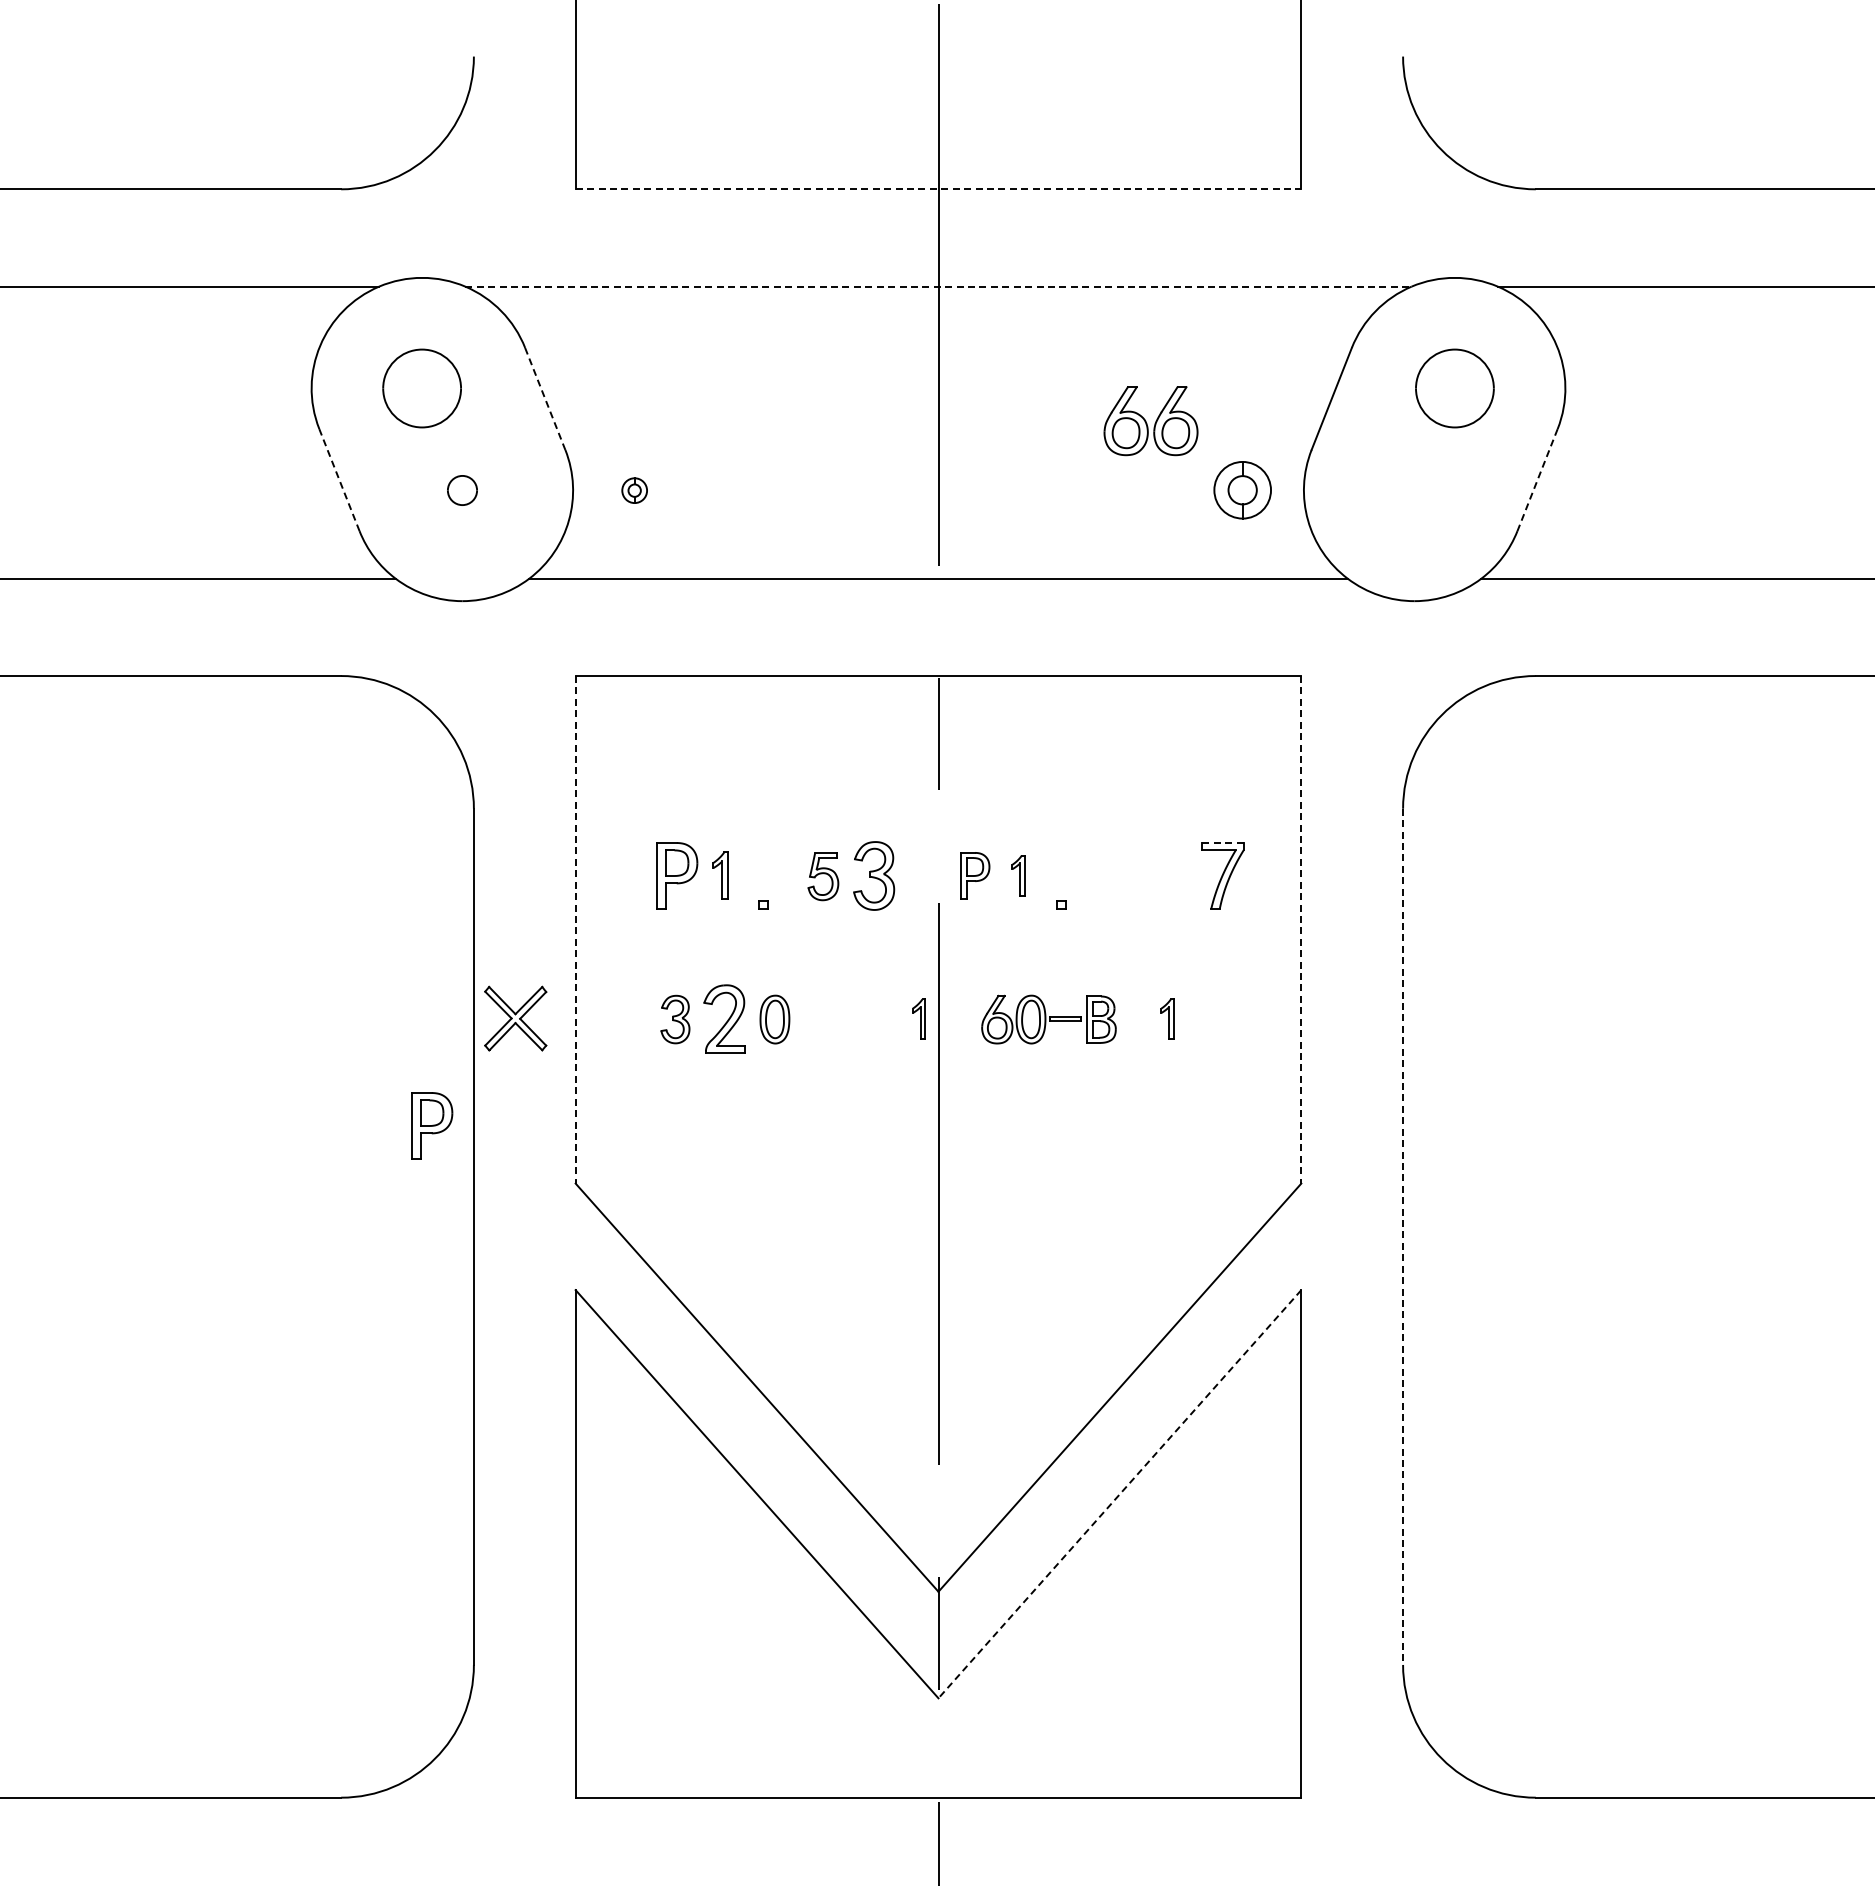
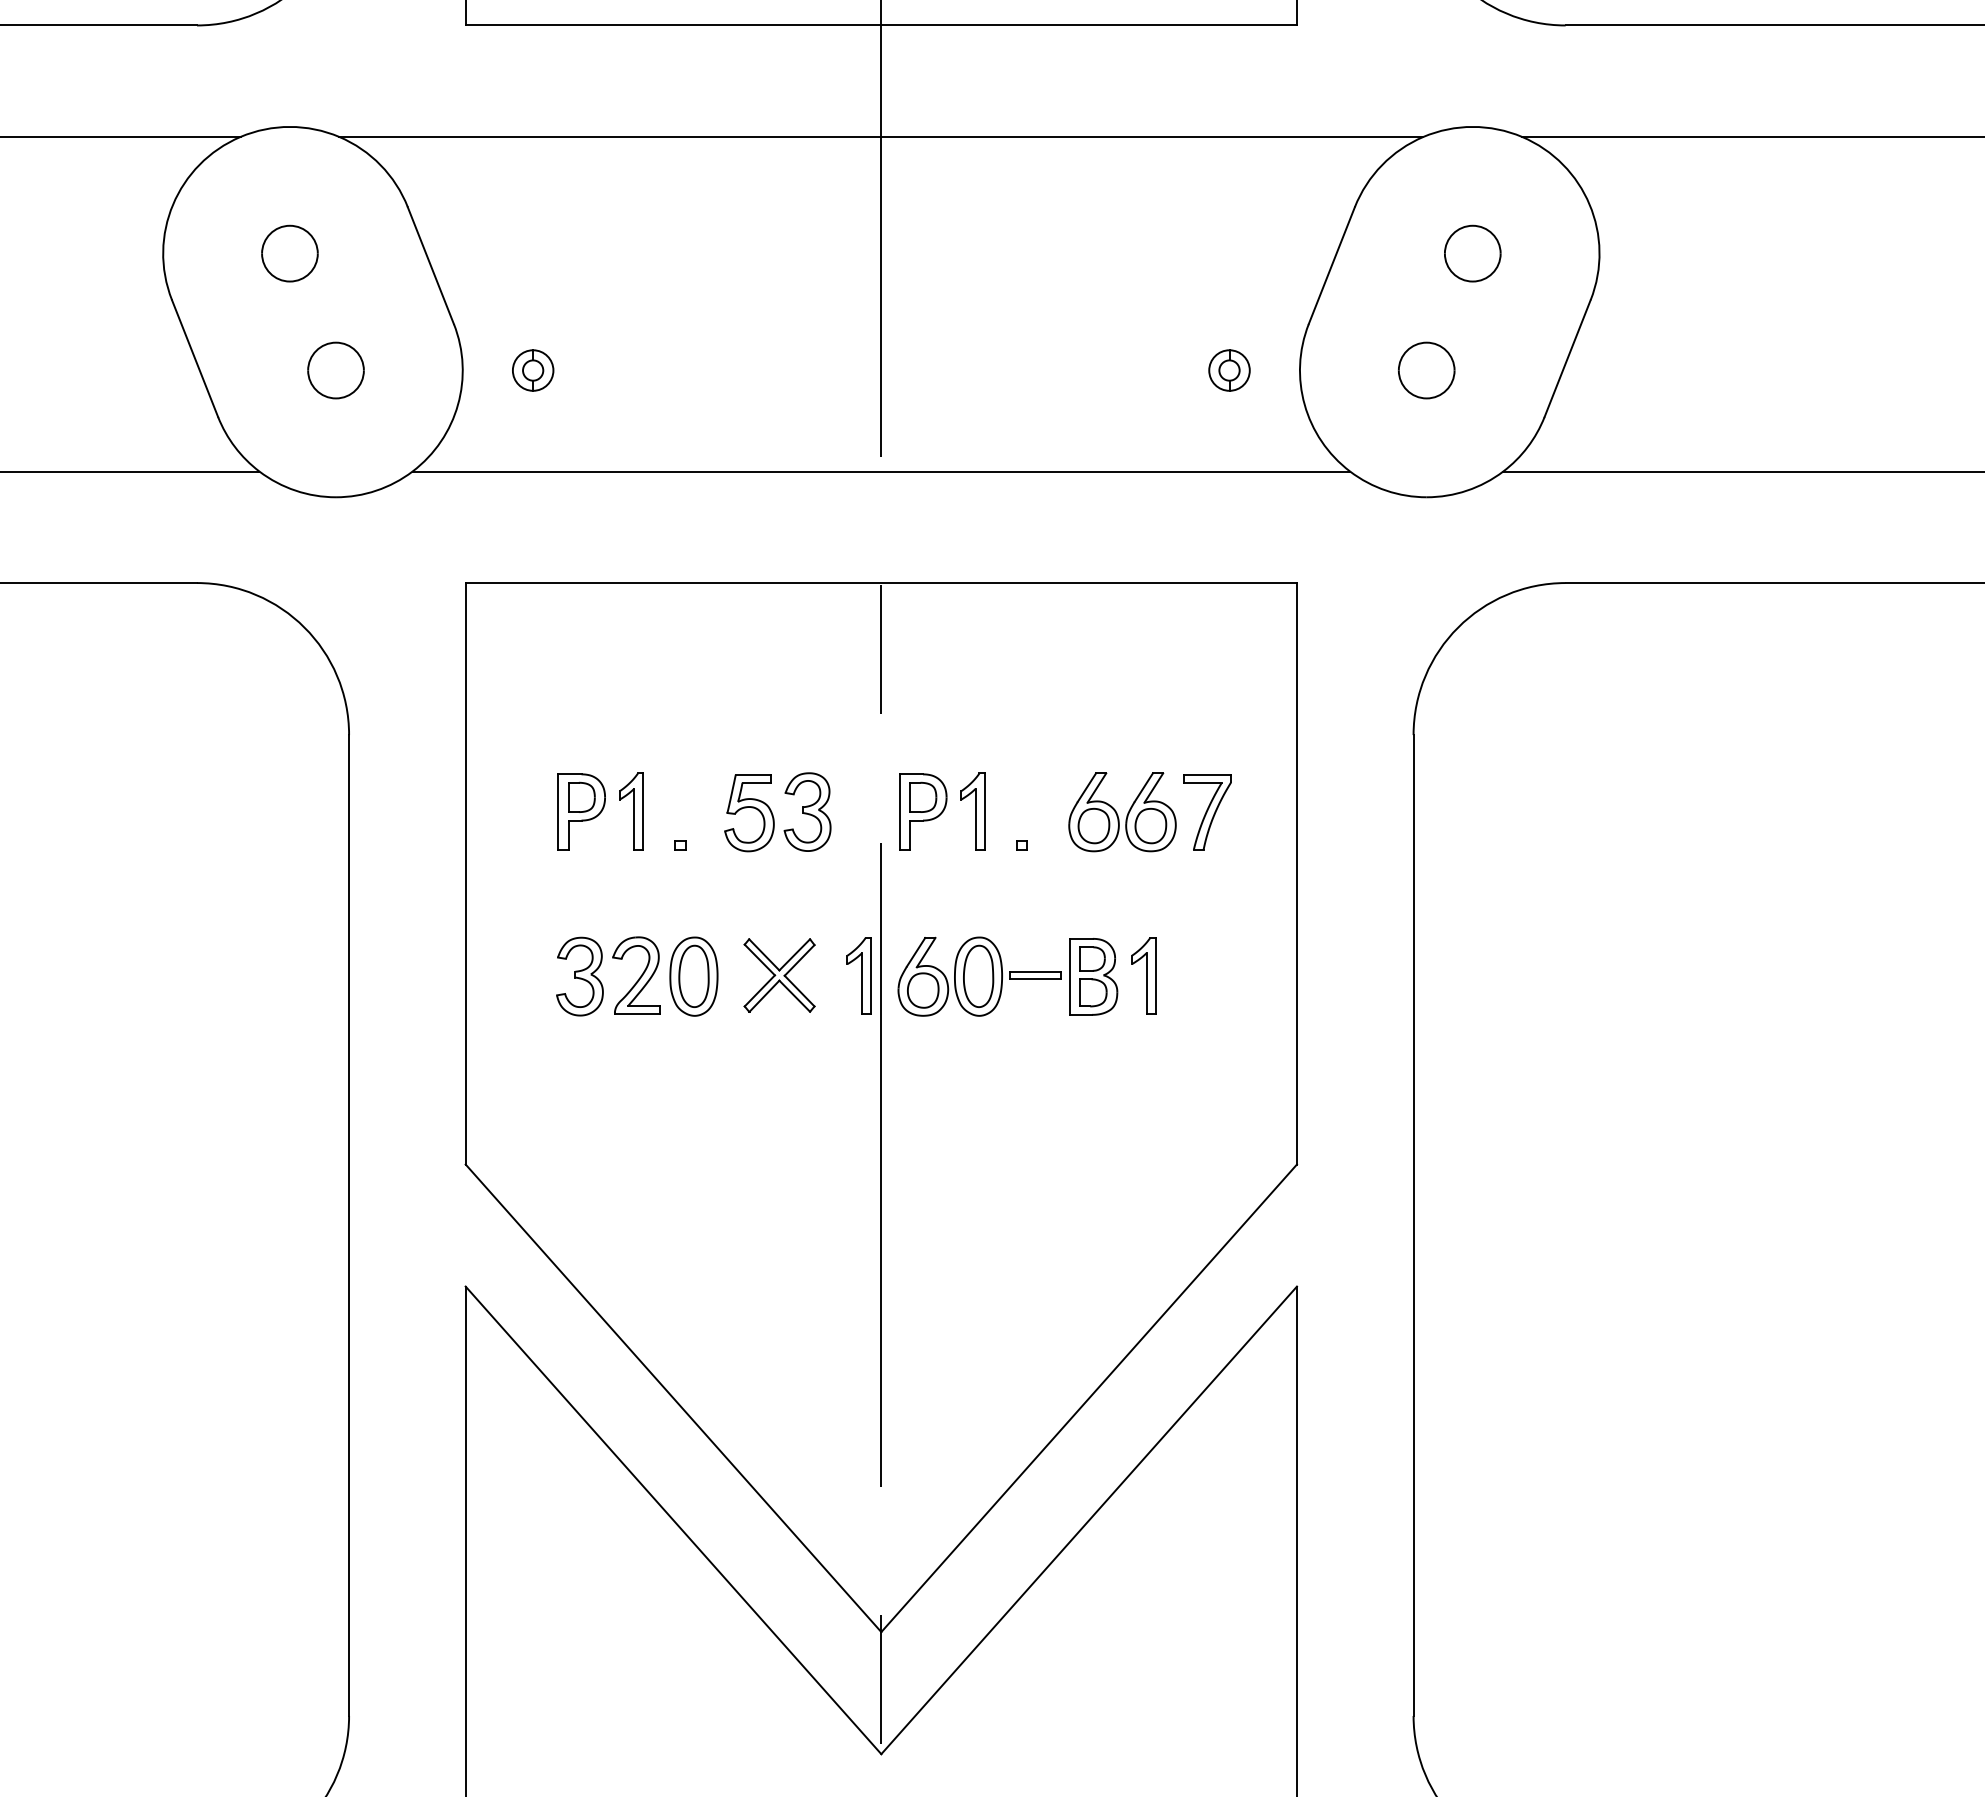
line: (938, 189) -> (881, 25), dashed -> solid
line: (939, 286) -> (882, 136), dashed -> solid
part: (422, 388) -> (290, 253), size x0.62
part: (1454, 388) -> (1472, 253), size x0.62
line: (545, 398) -> (431, 265), dashed -> solid
part: (1150, 421) -> (1121, 812), moved
line: (339, 480) -> (195, 359), dashed -> solid
line: (1537, 480) -> (1567, 359), dashed -> solid
part: (462, 490) -> (336, 370), size x1.67
part: (634, 490) -> (533, 370), size x1.43
part: (1241, 490) -> (1228, 370), size x0.62
part: (1414, 490) -> (1426, 370), added
line: (1223, 843) -> (1207, 774), dashed -> solid
part: (720, 875) -> (631, 811), size x1.43
part: (975, 875) -> (923, 811), size x1.43
part: (1018, 875) -> (972, 811), size x1.67
part: (823, 876) -> (749, 812), size x1.43
line: (575, 929) -> (465, 873), dashed -> solid
line: (1301, 929) -> (1297, 873), dashed -> solid
part: (515, 1018) -> (779, 975), moved
part: (675, 1019) -> (580, 976), size x1.43
part: (774, 1019) -> (693, 976), size x1.43
part: (918, 1019) -> (858, 976), size x1.67
part: (1048, 1019) -> (1007, 976), size x1.43
part: (1167, 1019) -> (1143, 976), size x1.67
part: (432, 1125) -> (301, 1097), removed
line: (1403, 1237) -> (1414, 1226), dashed -> solid
line: (1119, 1494) -> (1088, 1520), dashed -> solid

